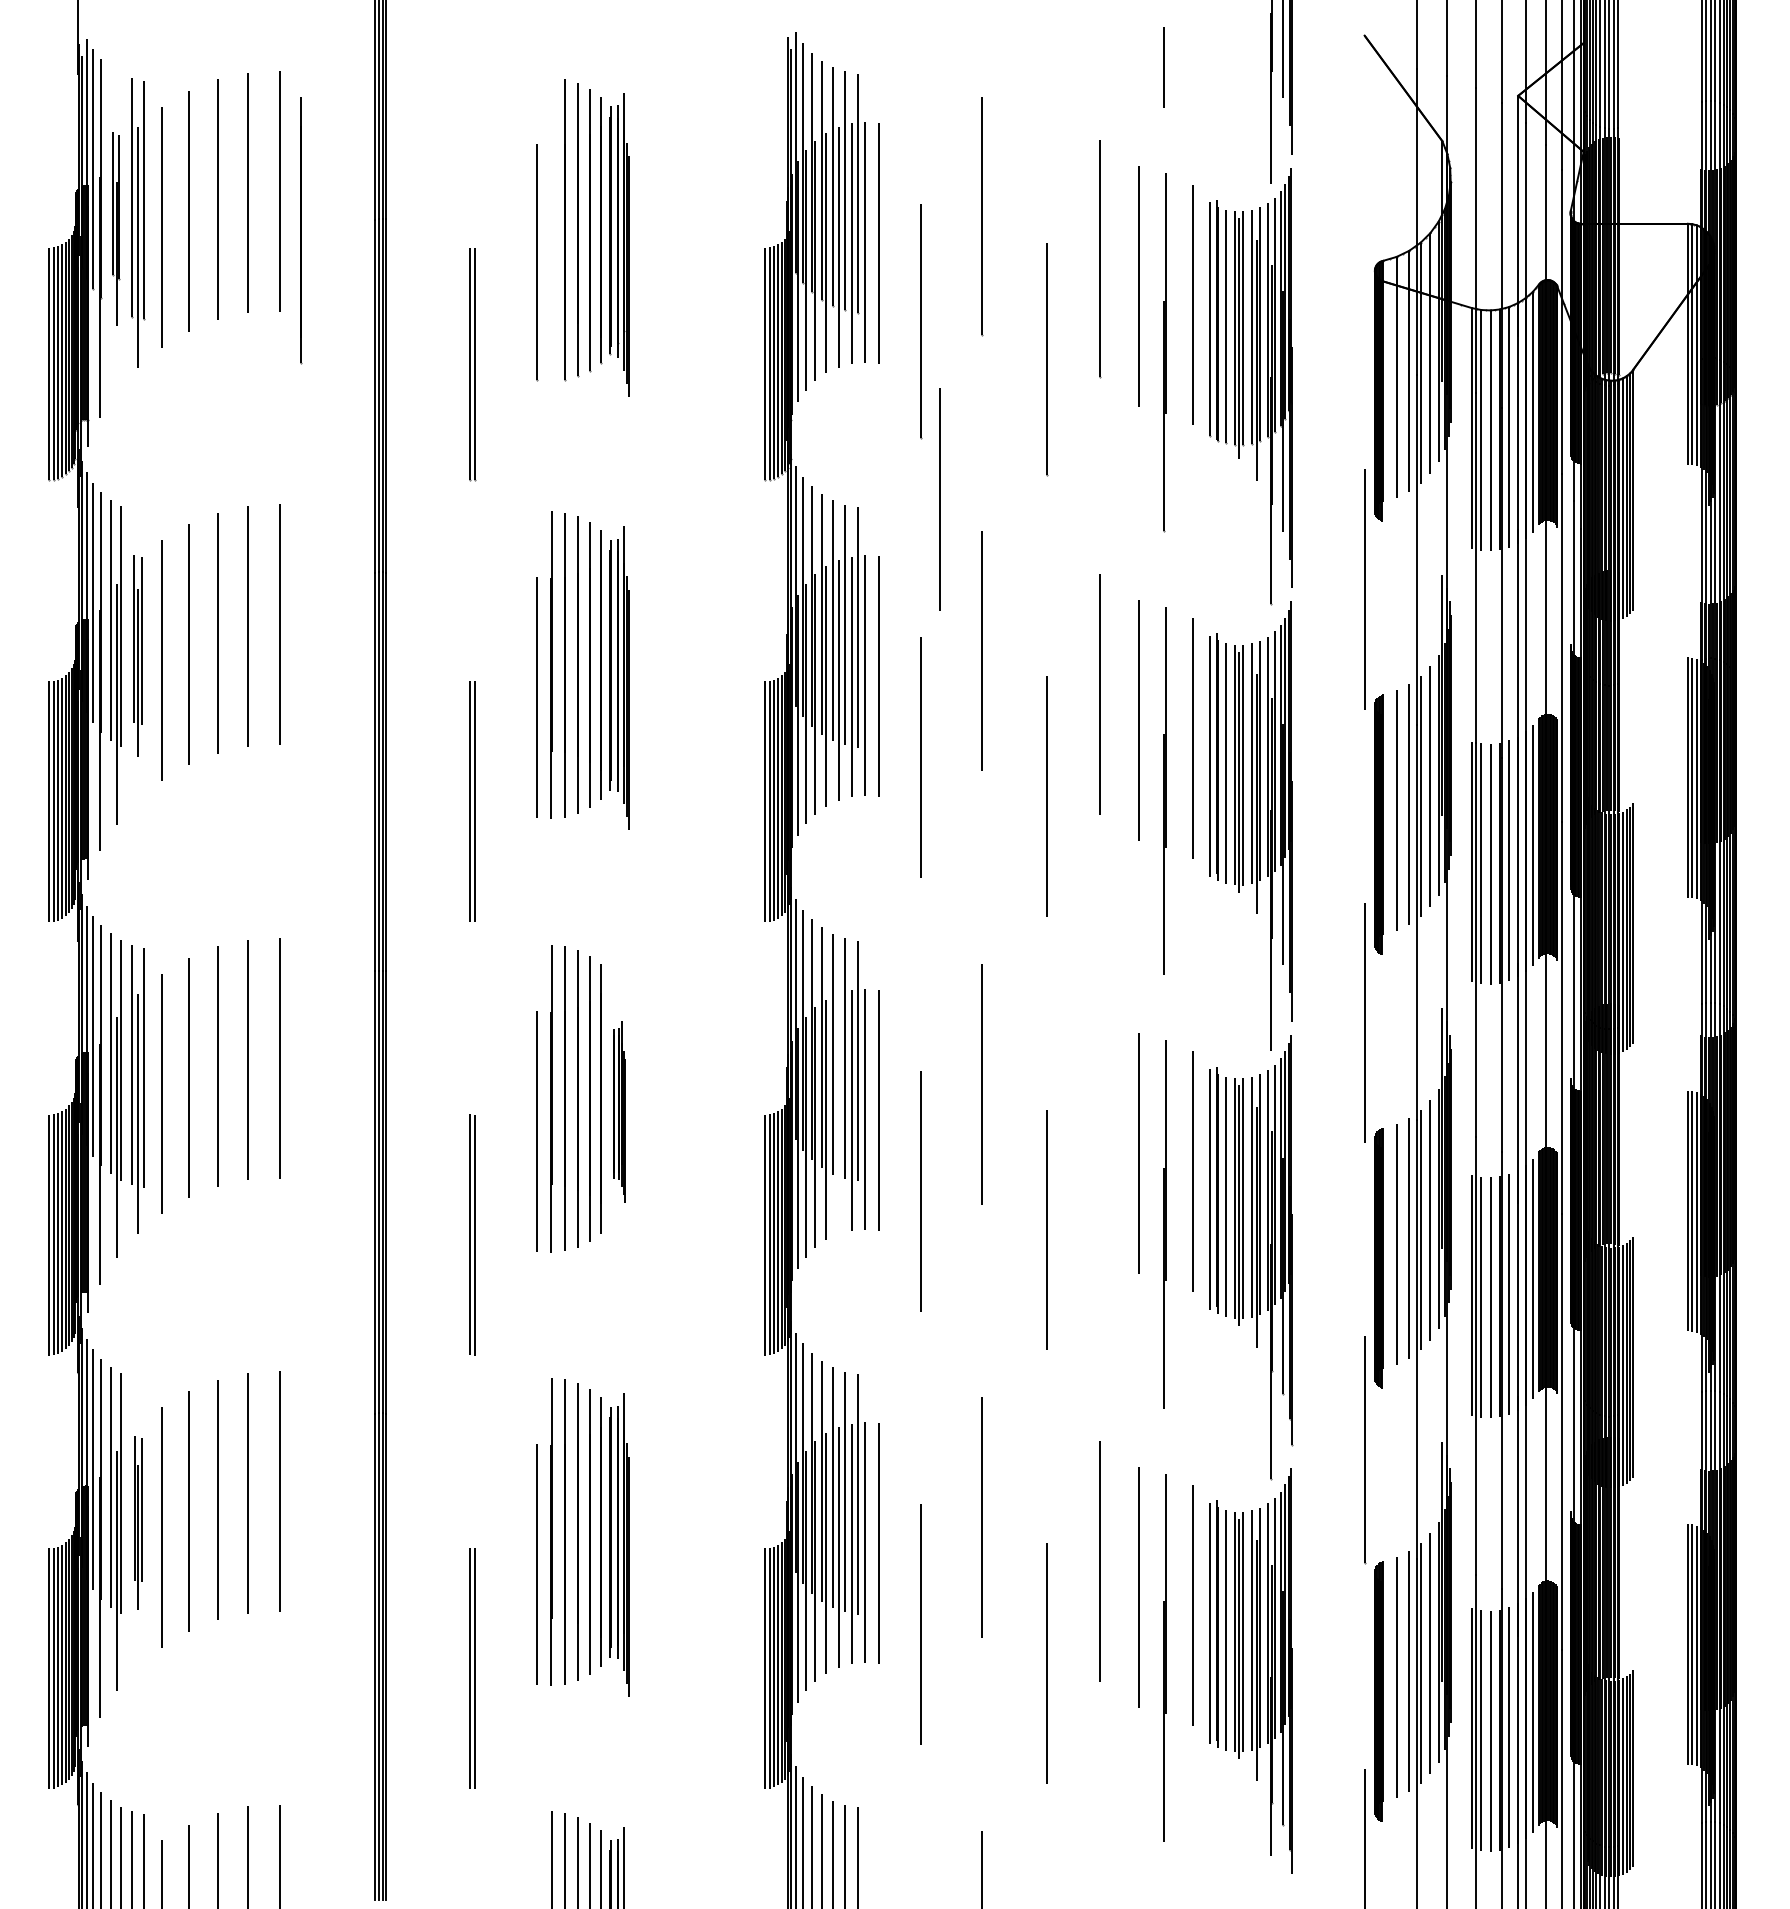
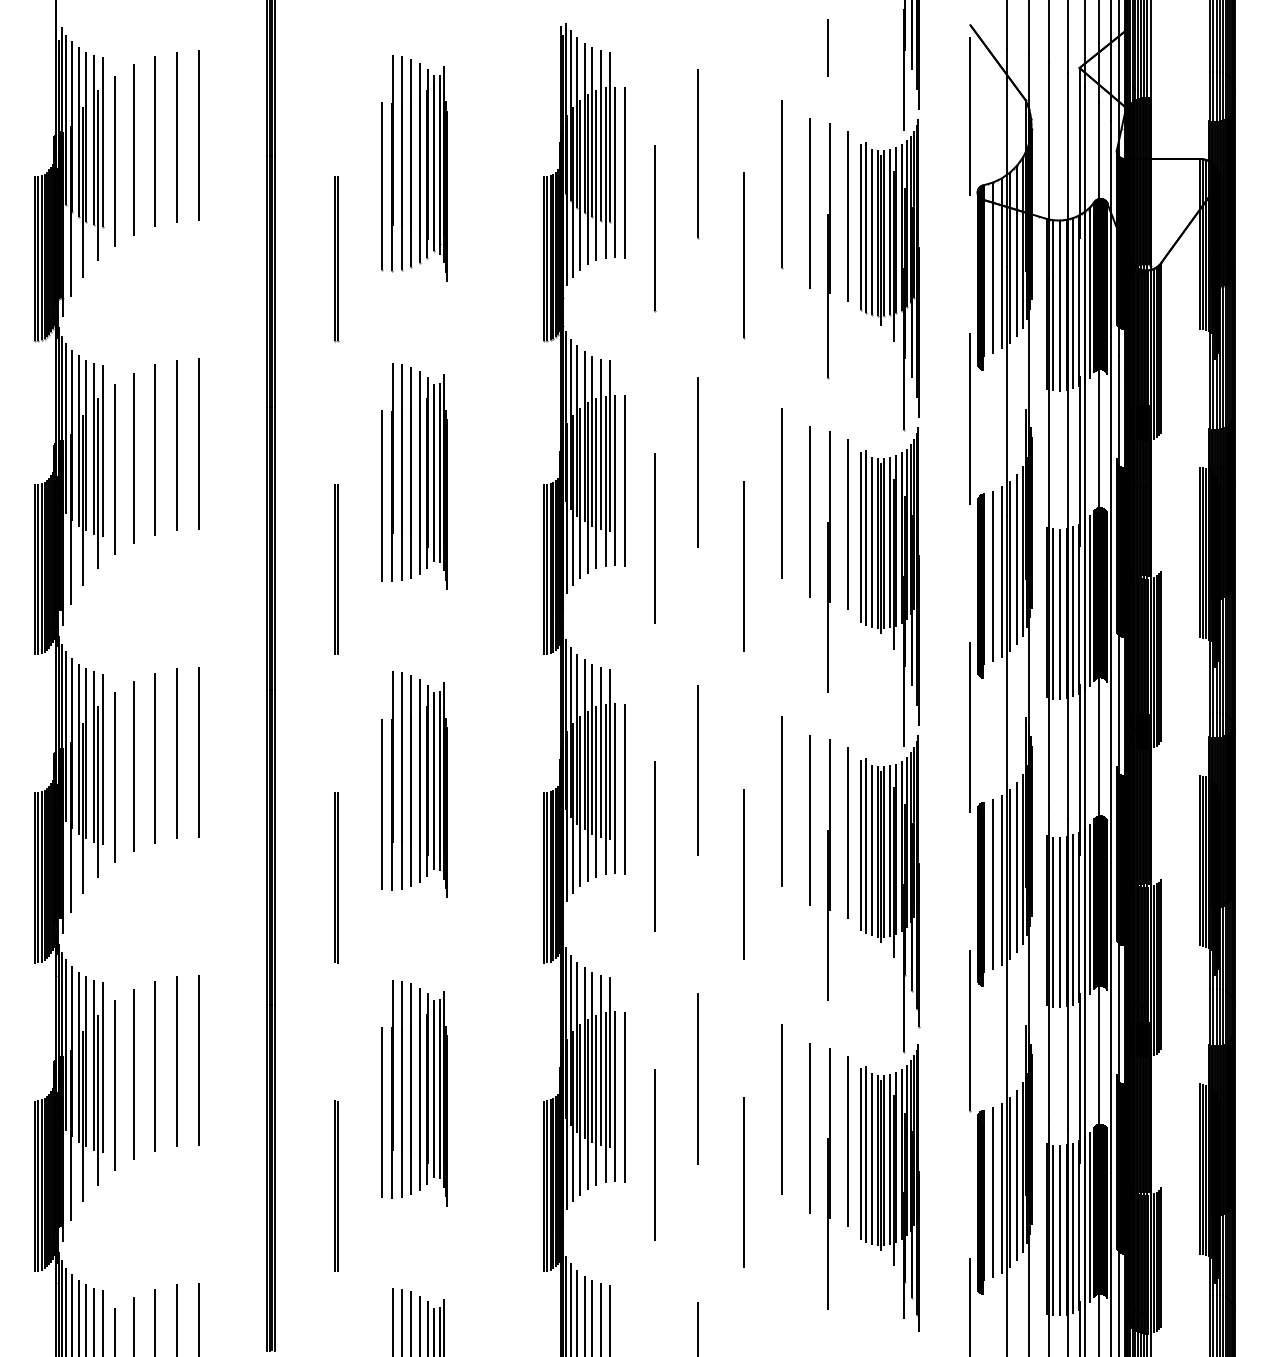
part: (116, 228) -> (82, 162), size x1.67
line: (301, 230) -> (214, 163), removed
line: (551, 230) -> (392, 163), added
line: (939, 499) -> (970, 116), moved
part: (137, 655) -> (97, 465), size x1.43
part: (619, 1111) -> (440, 790), size x1.67
line: (838, 1113) -> (596, 791), added
line: (1100, 1127) -> (782, 801), added
part: (137, 1522) -> (97, 1082), size x1.67

